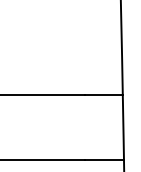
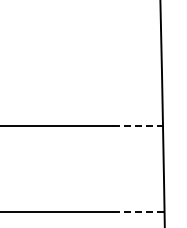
line: (104, 95) -> (138, 126), solid -> dashed
line: (104, 160) -> (138, 212), solid -> dashed

